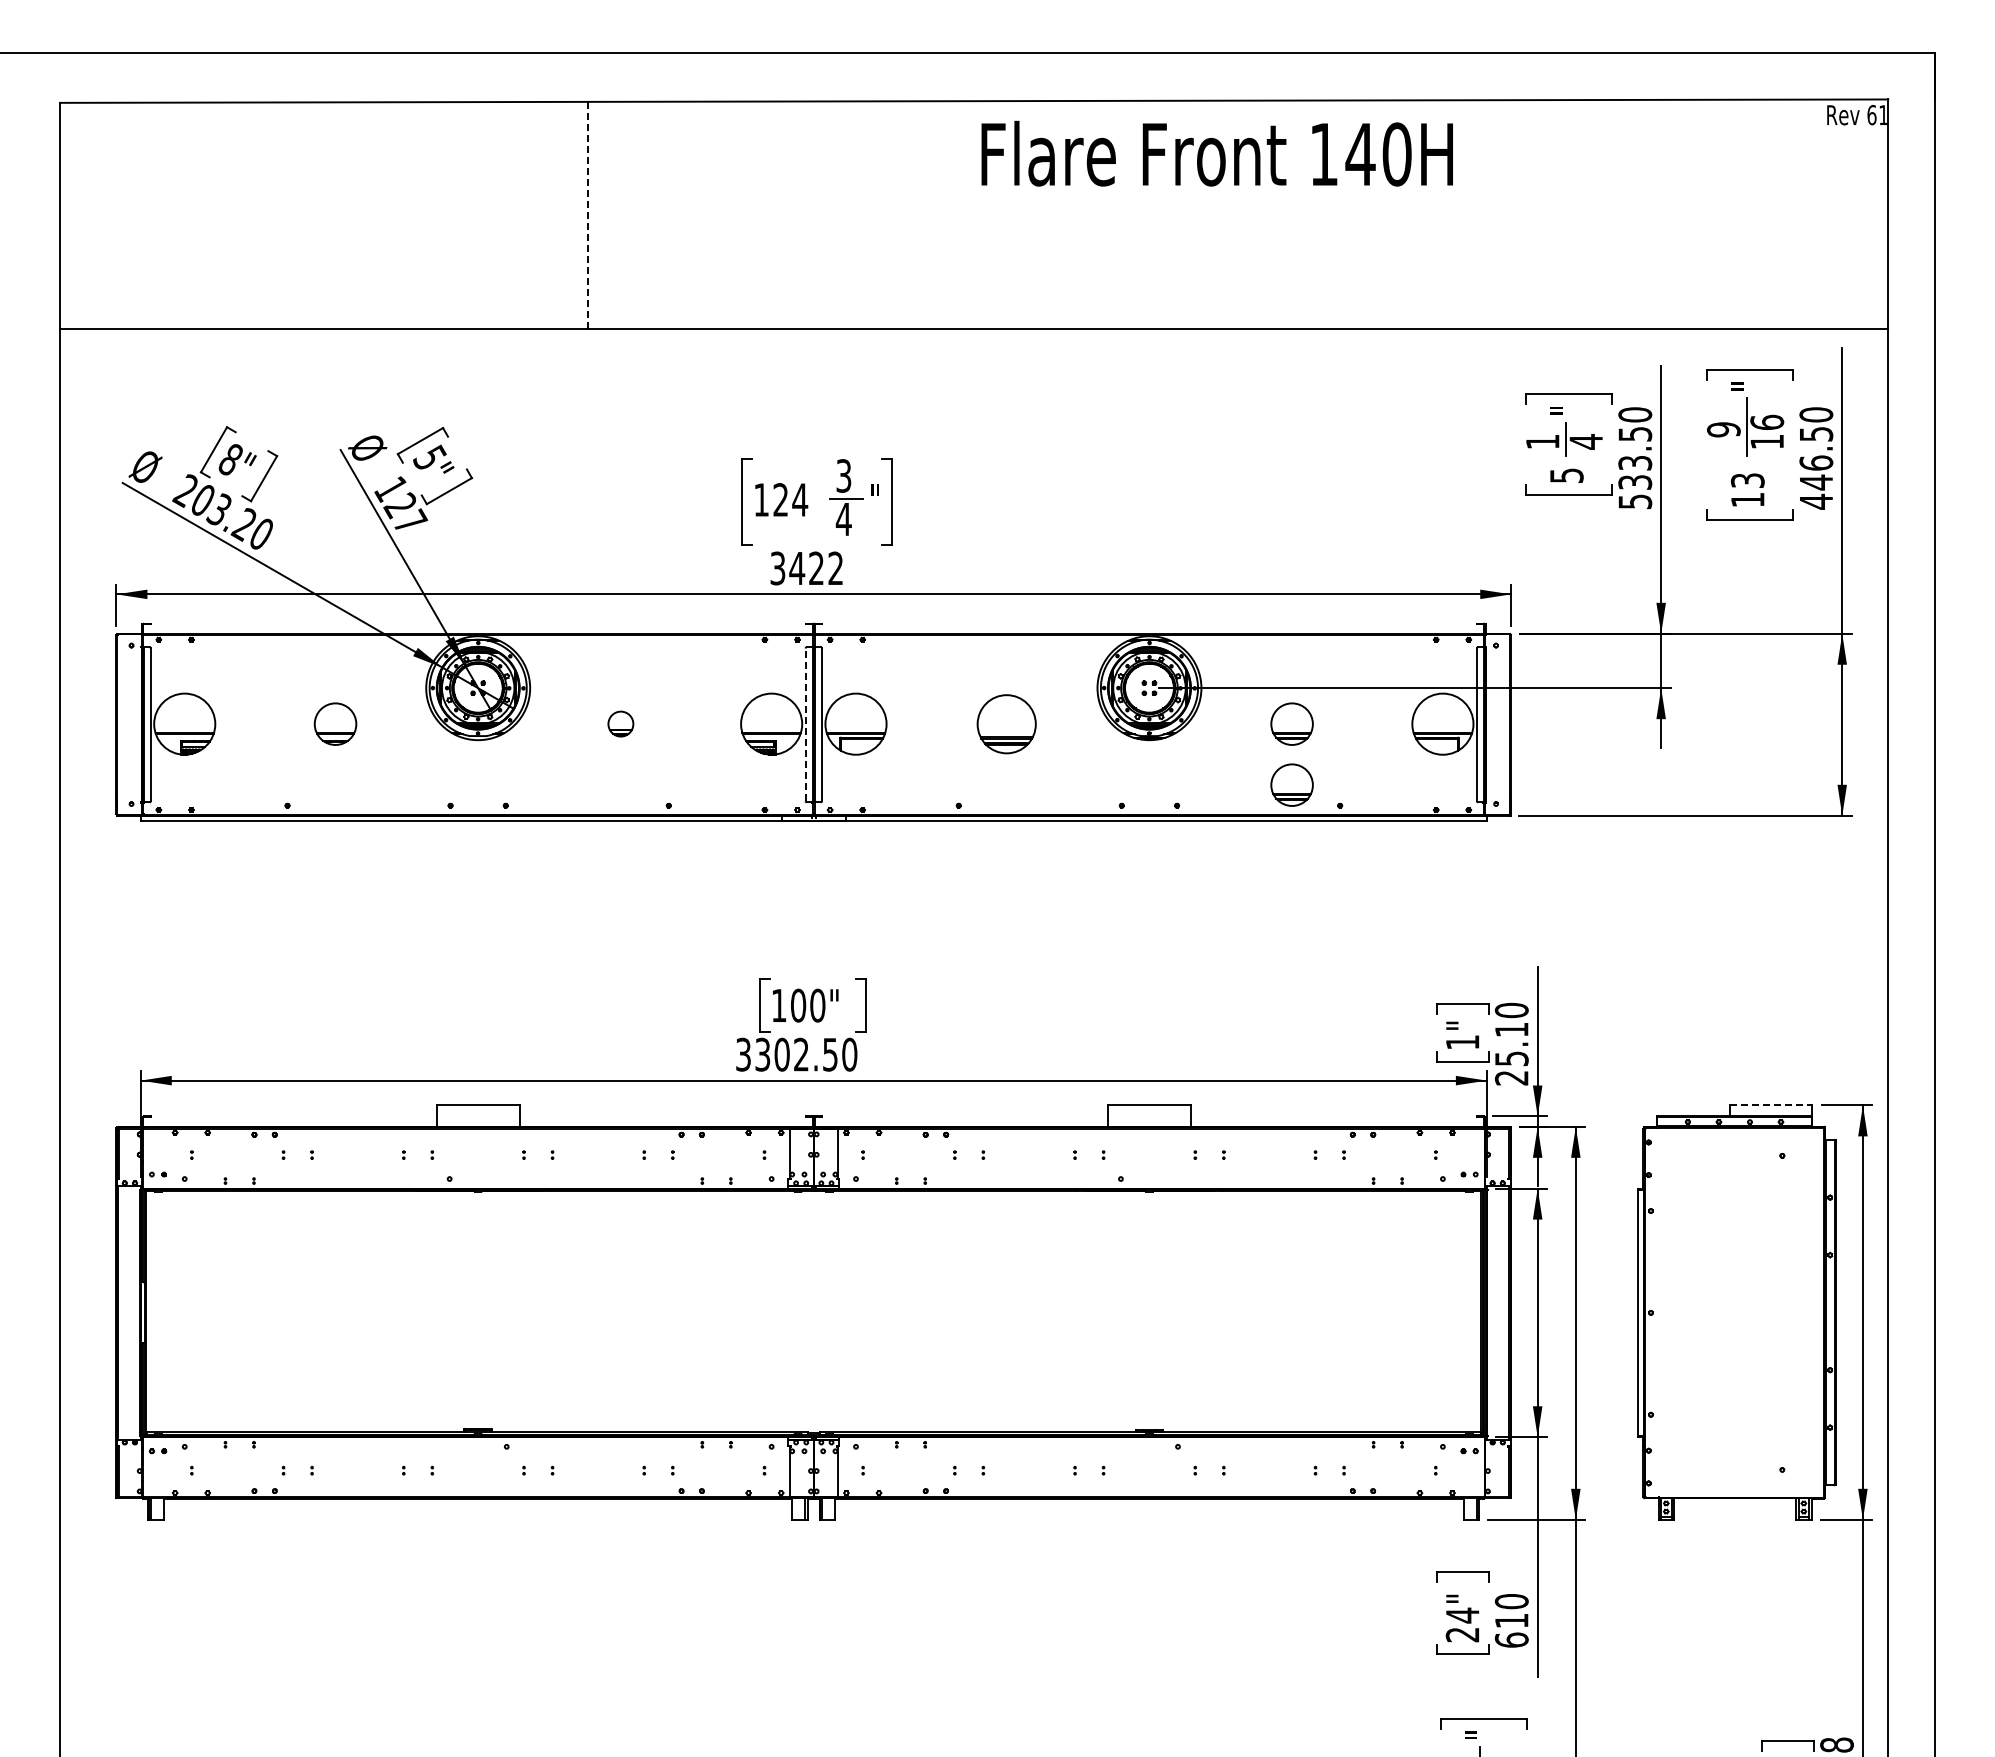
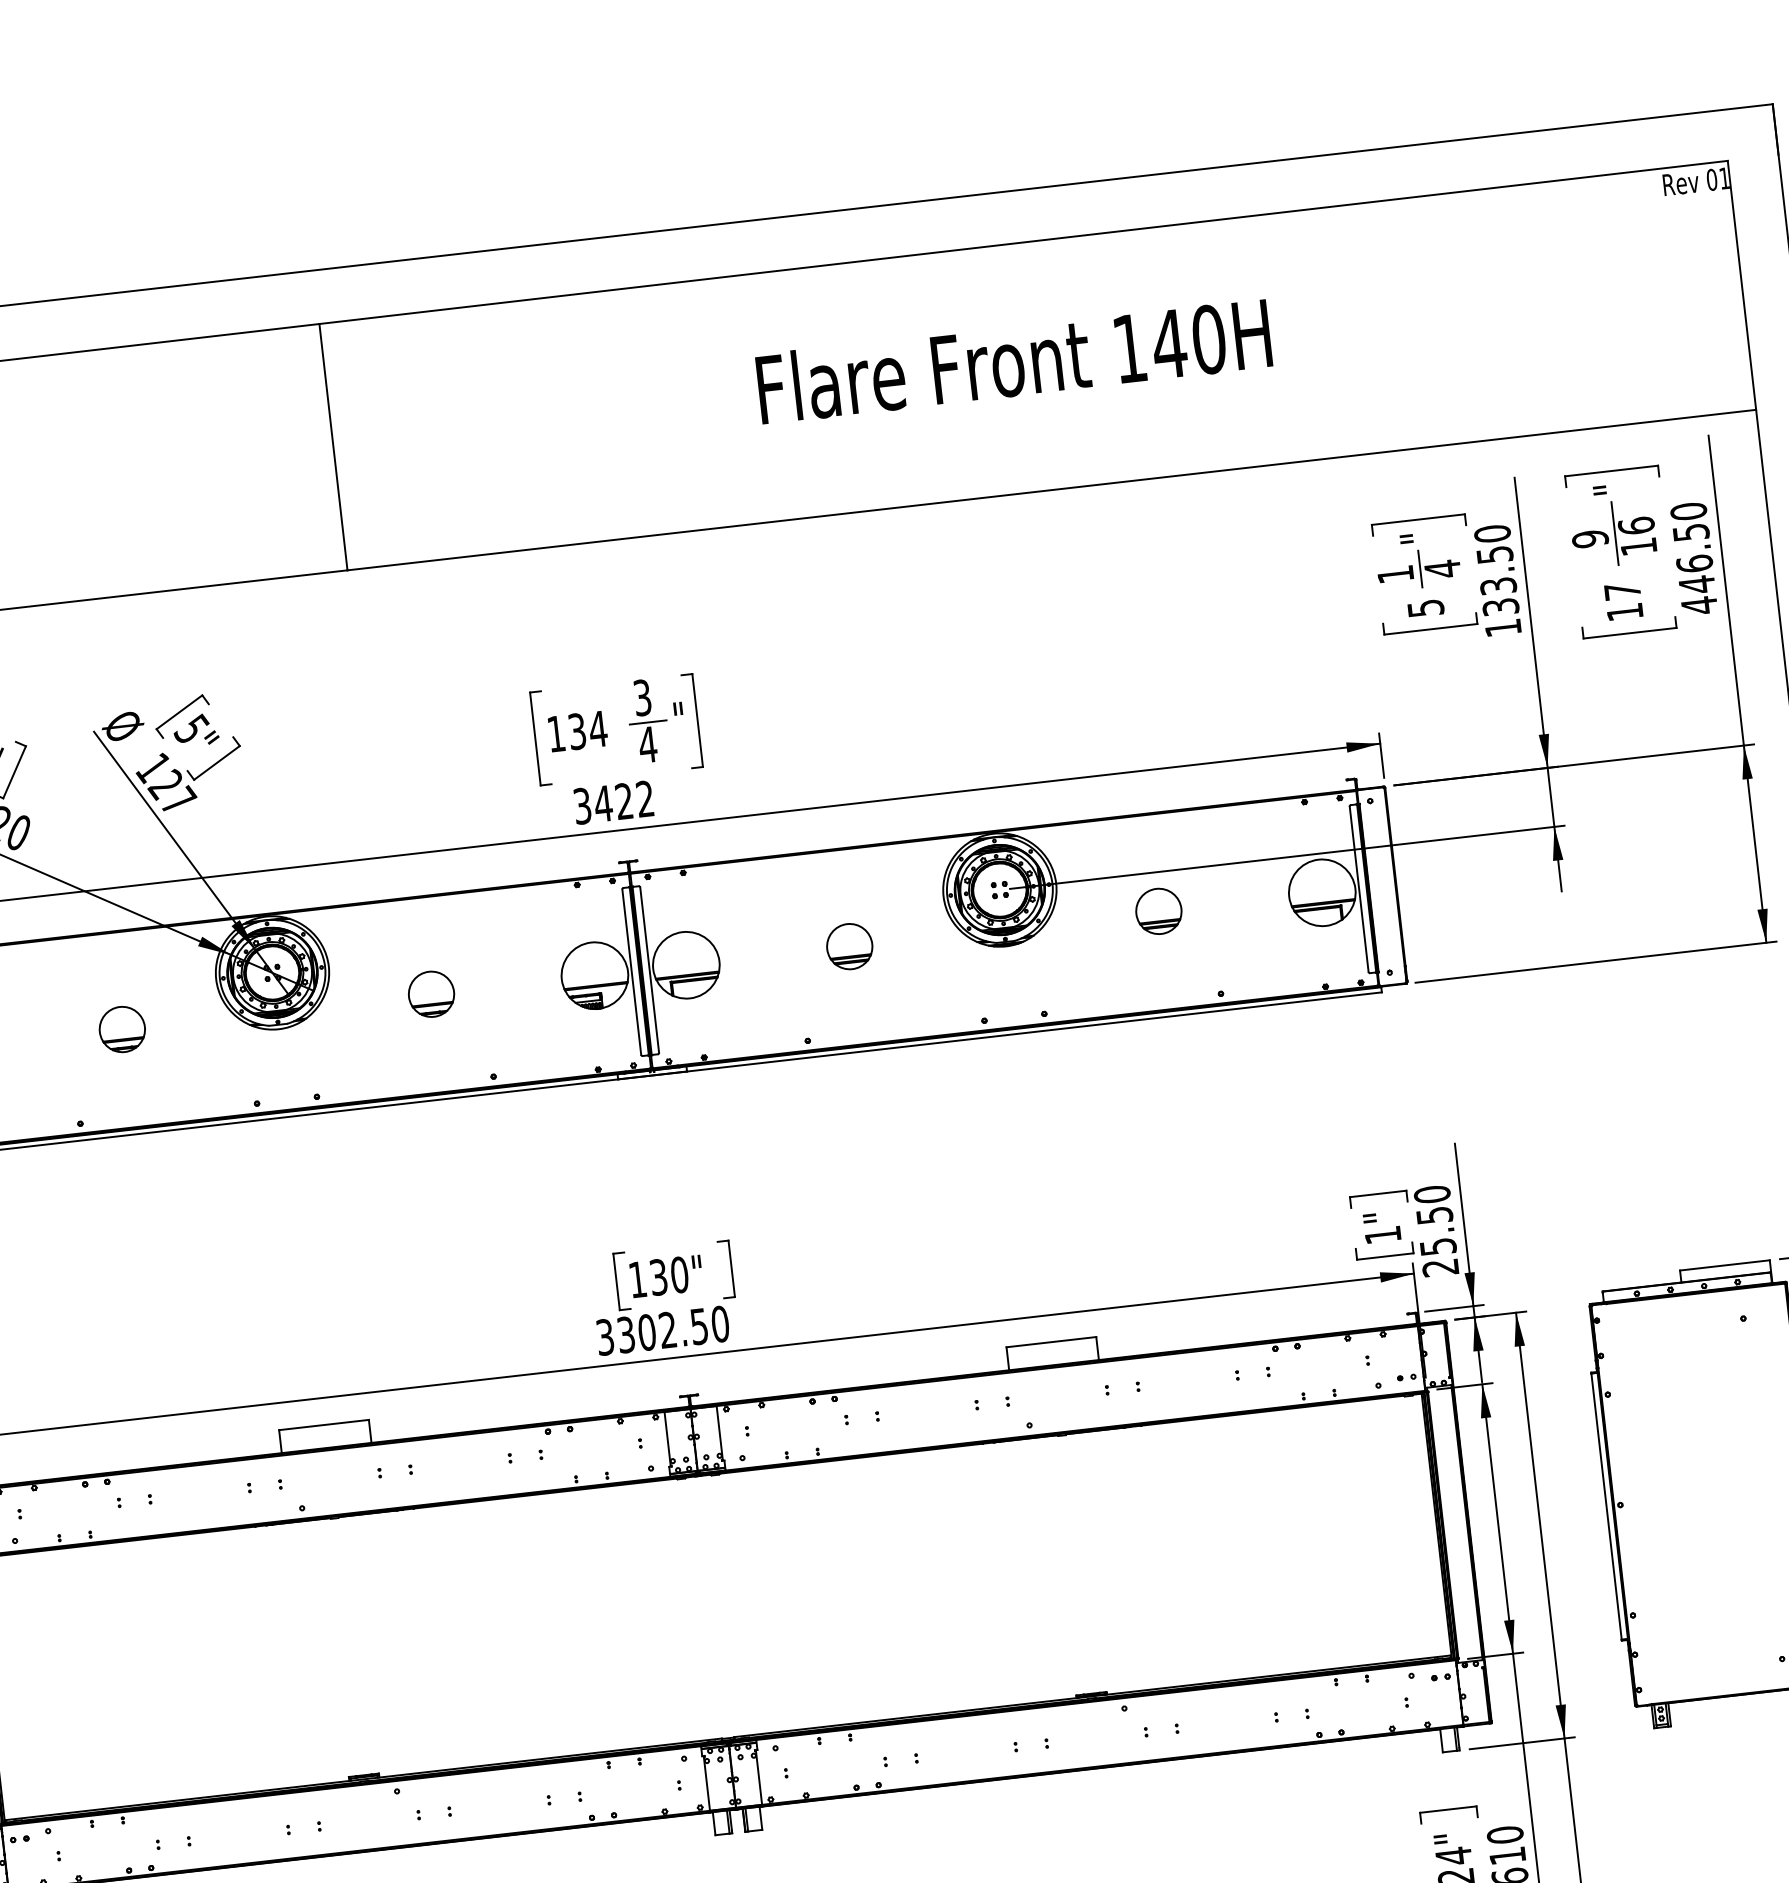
text: (1871, 115) -> (1711, 180), 61 -> 01
text: (1216, 153) -> (1013, 360), moved
line: (588, 215) -> (333, 447), dashed -> solid
text: (1747, 480) -> (1622, 591), 13 -> 17
text: (780, 499) -> (576, 731), 124 -> 134
text: (1635, 501) -> (1503, 627), 533.50 -> 133.50
part: (620, 723) -> (431, 993), size x1.67
part: (1006, 723) -> (849, 945), size x0.71
line: (805, 724) -> (631, 971), dashed -> solid
part: (1291, 784) -> (1165, 976), removed
text: (798, 1005) -> (658, 1277), 100" -> 130"
text: (1511, 1029) -> (1434, 1215), 25.10 -> 25.50
line: (1771, 1105) -> (1725, 1265), dashed -> solid

